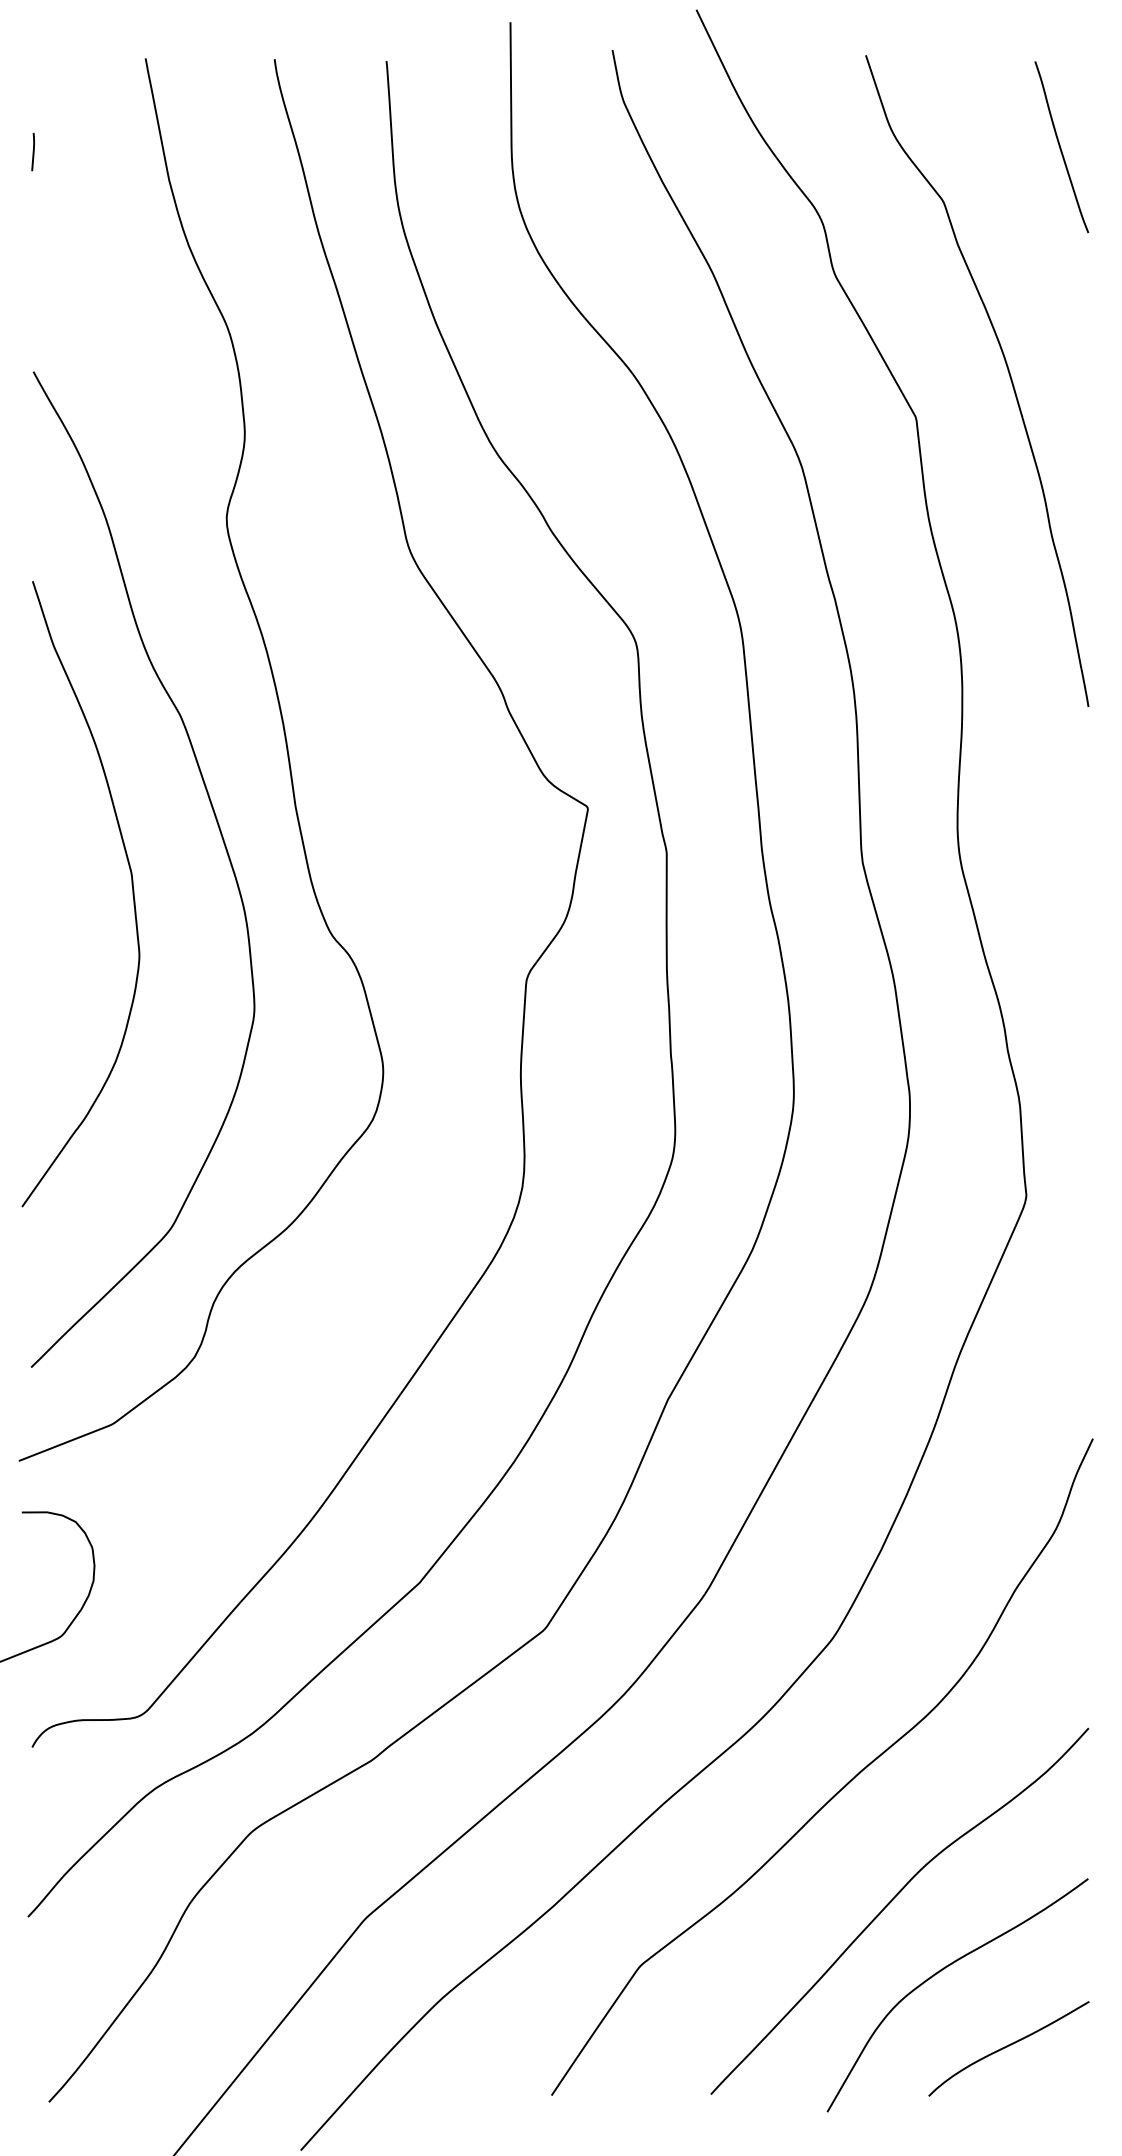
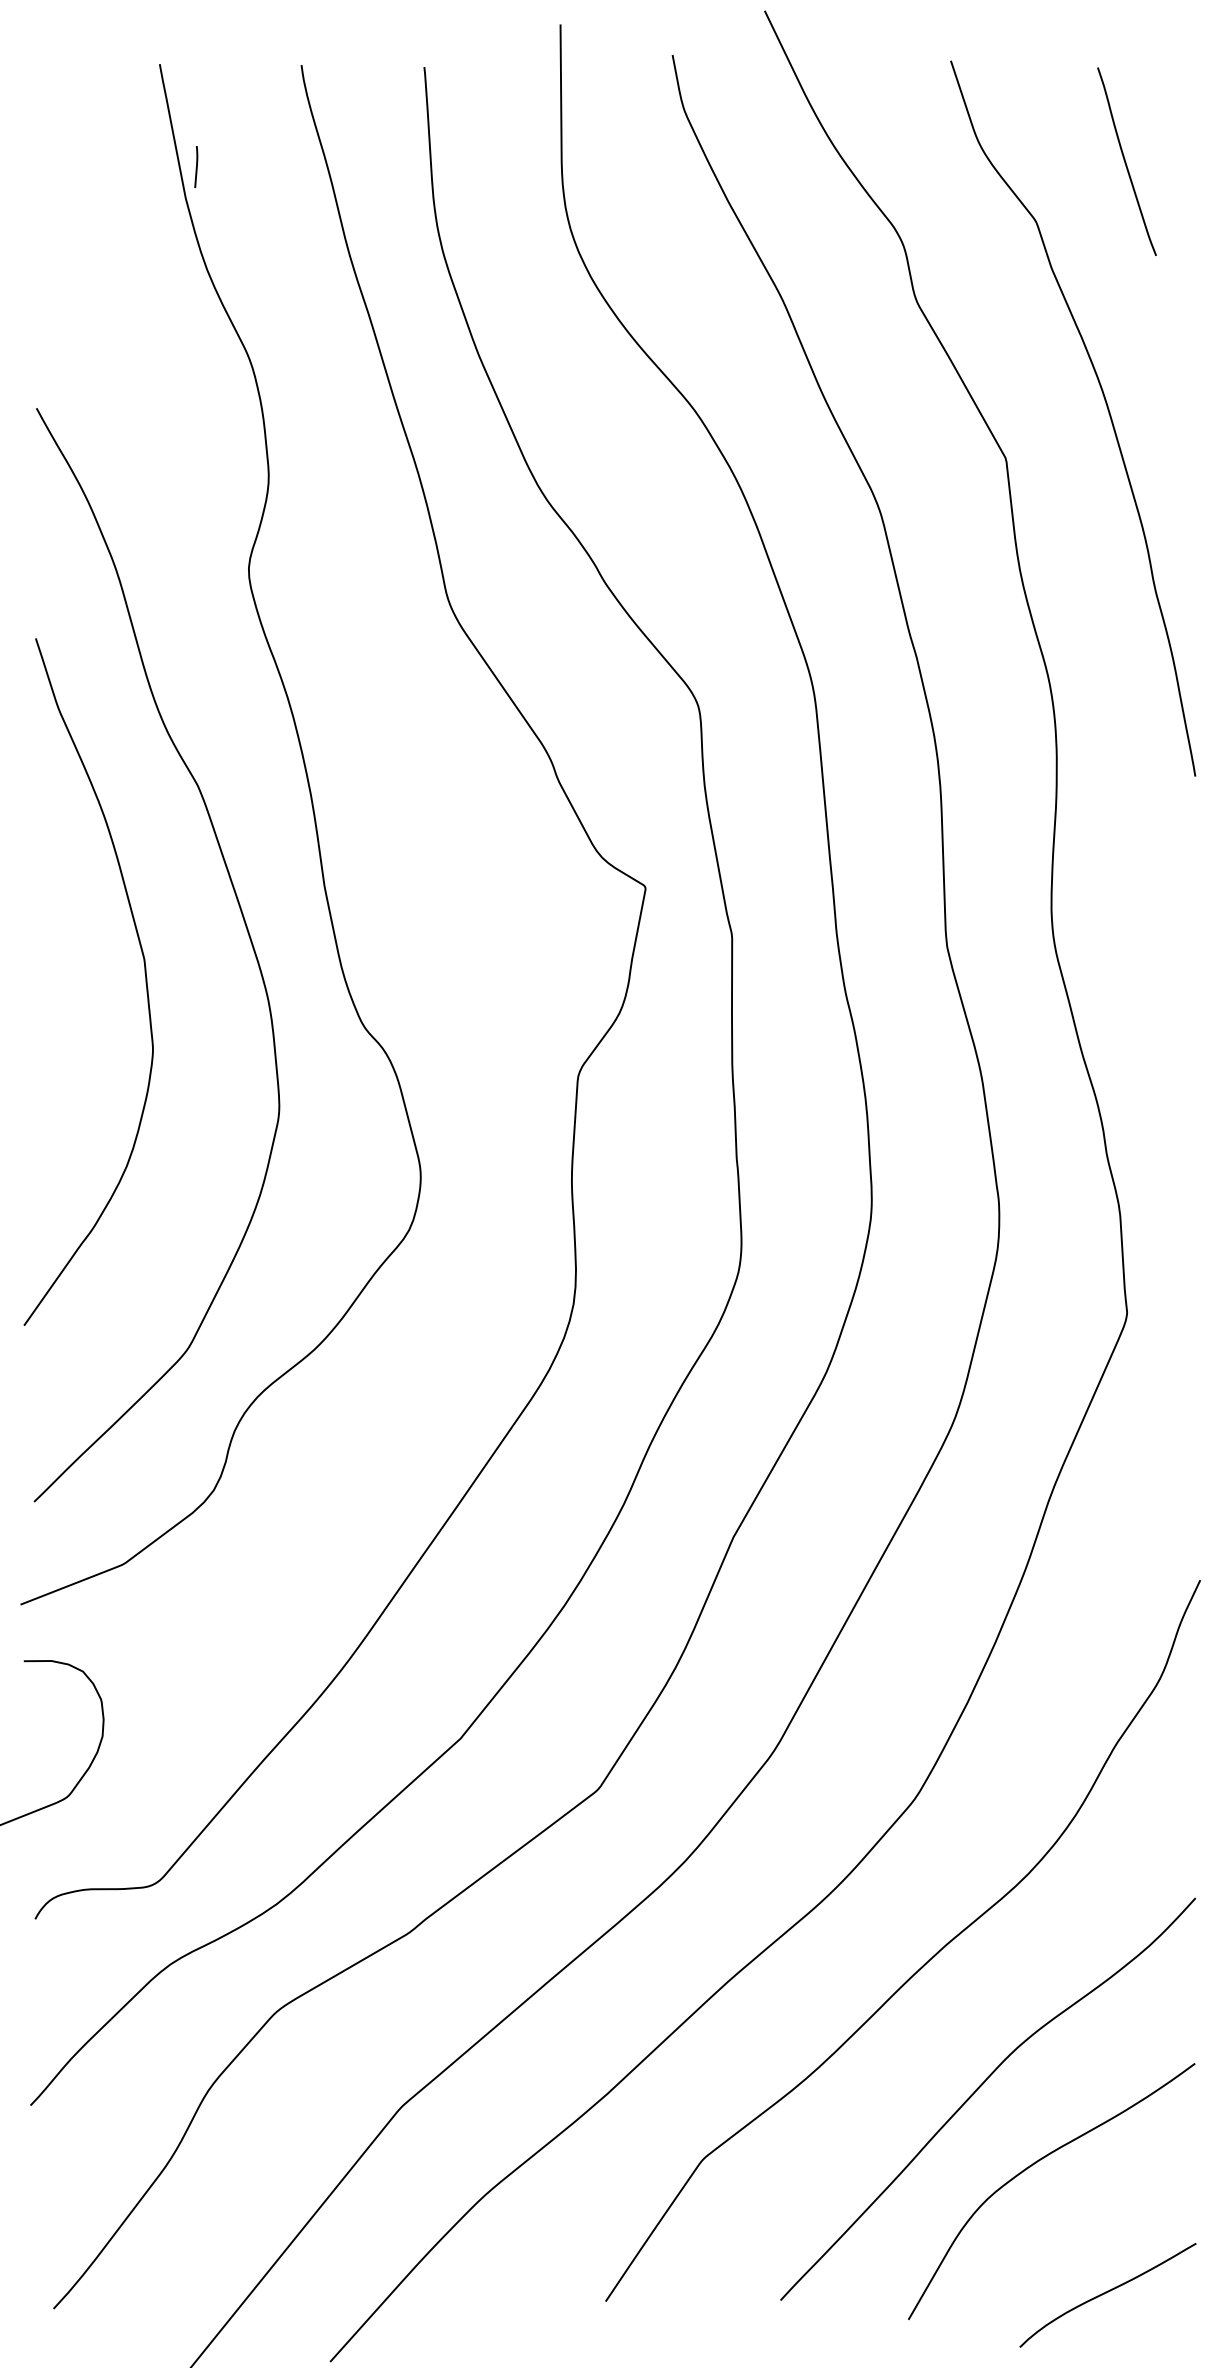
curve: (1060, 147) -> (1125, 161), moved
line: (33, 151) -> (196, 166), moved
curve: (1007, 2047) -> (1106, 2293), moved

